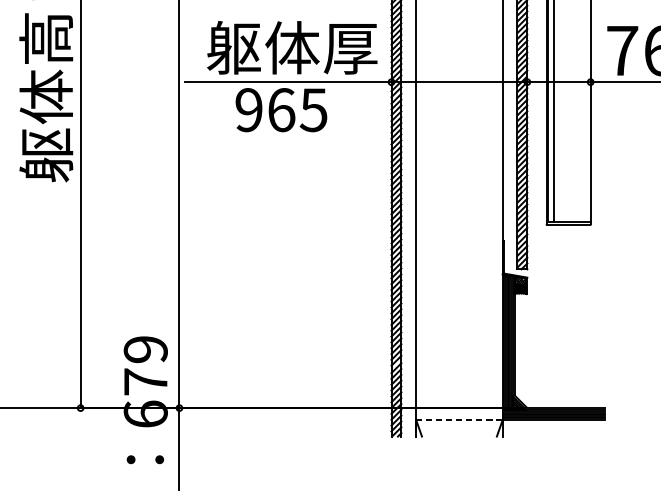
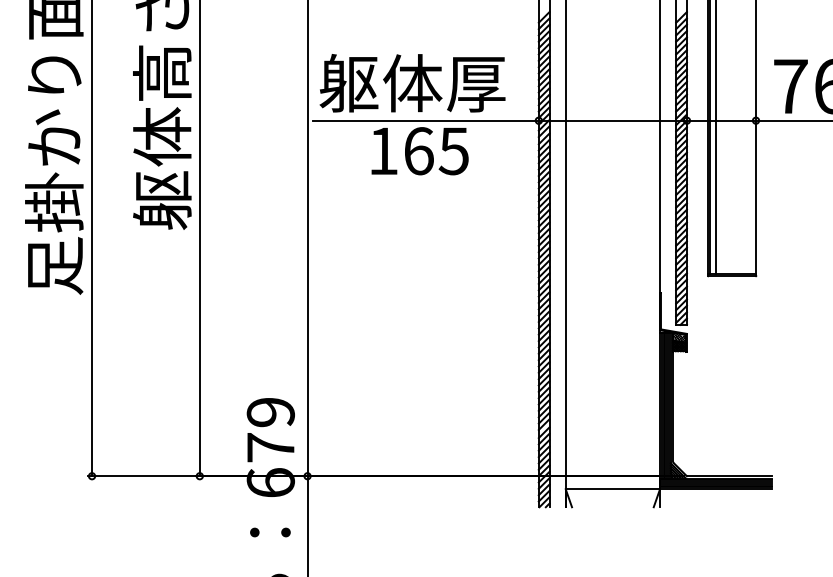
text: (292, 48) -> (412, 83), moved
text: (248, 110) -> (382, 151), 965 -> 165
line: (459, 420) -> (612, 489), dashed -> solid

